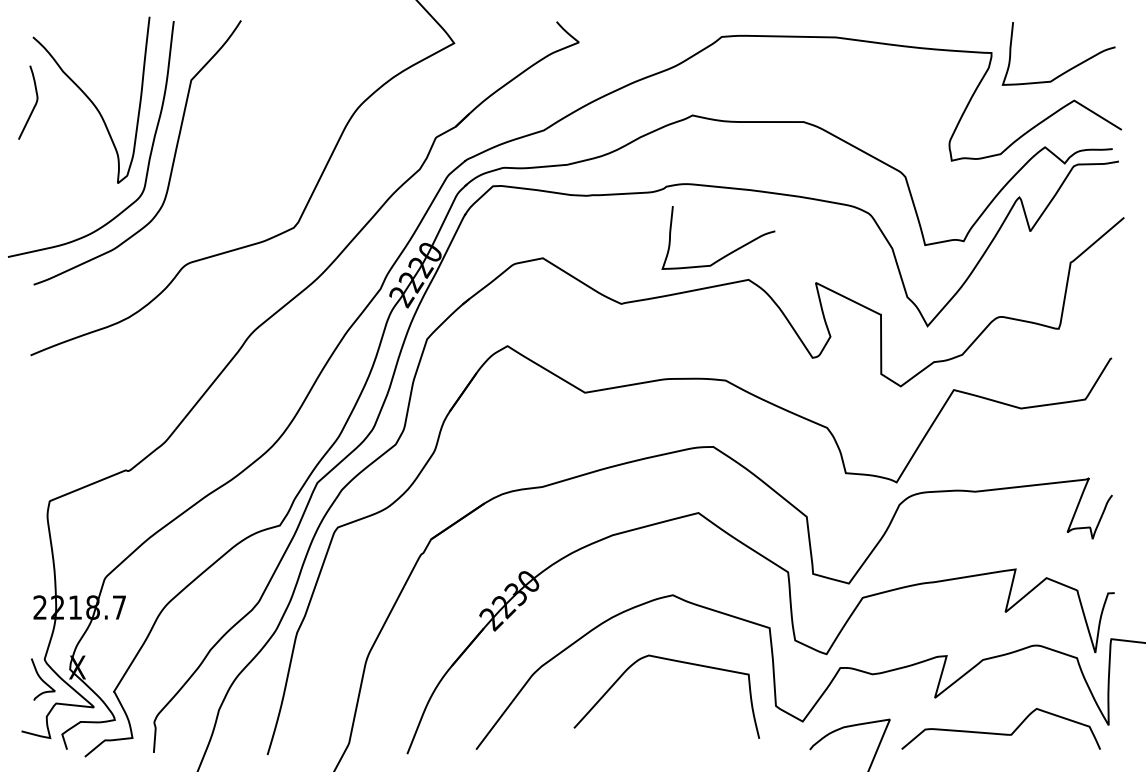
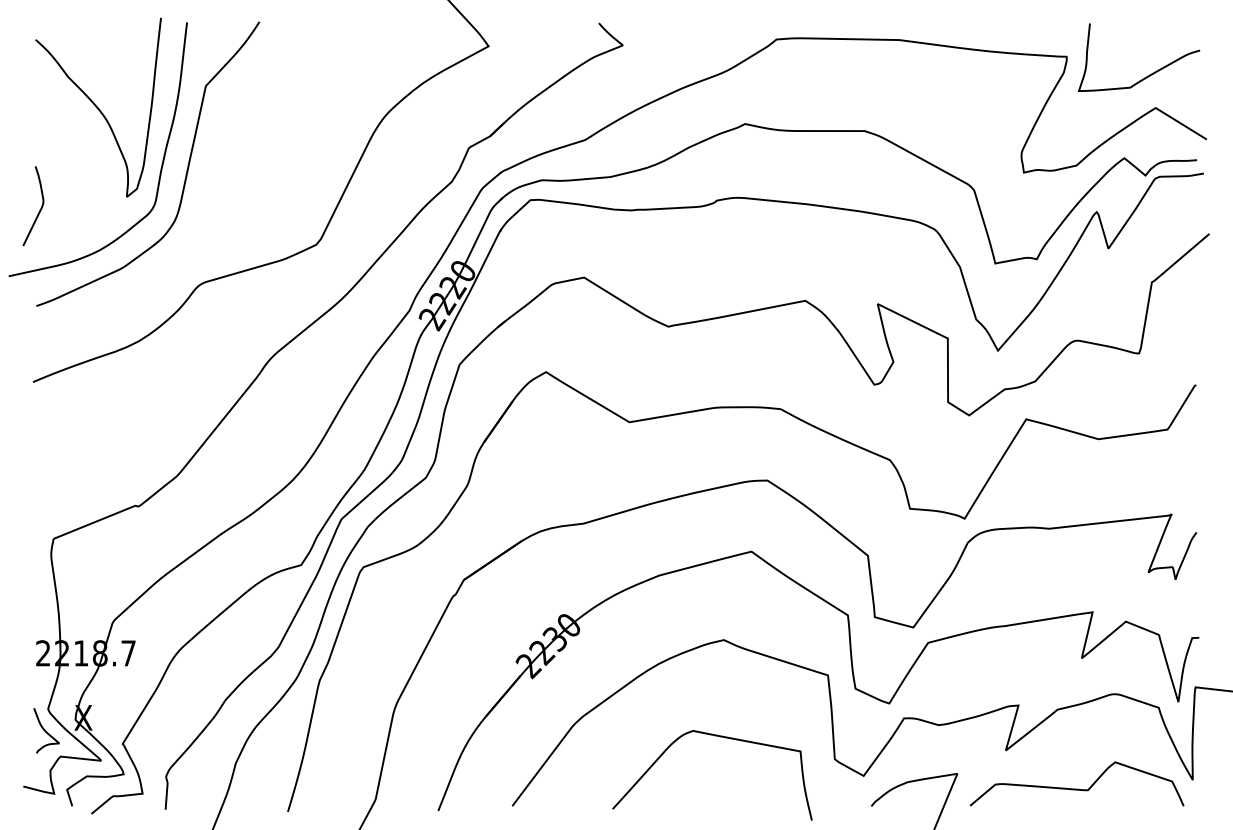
curve: (33, 105) -> (39, 209), moved
curve: (726, 254) -> (781, 273), removed
curve: (674, 661) -> (720, 737), moved

